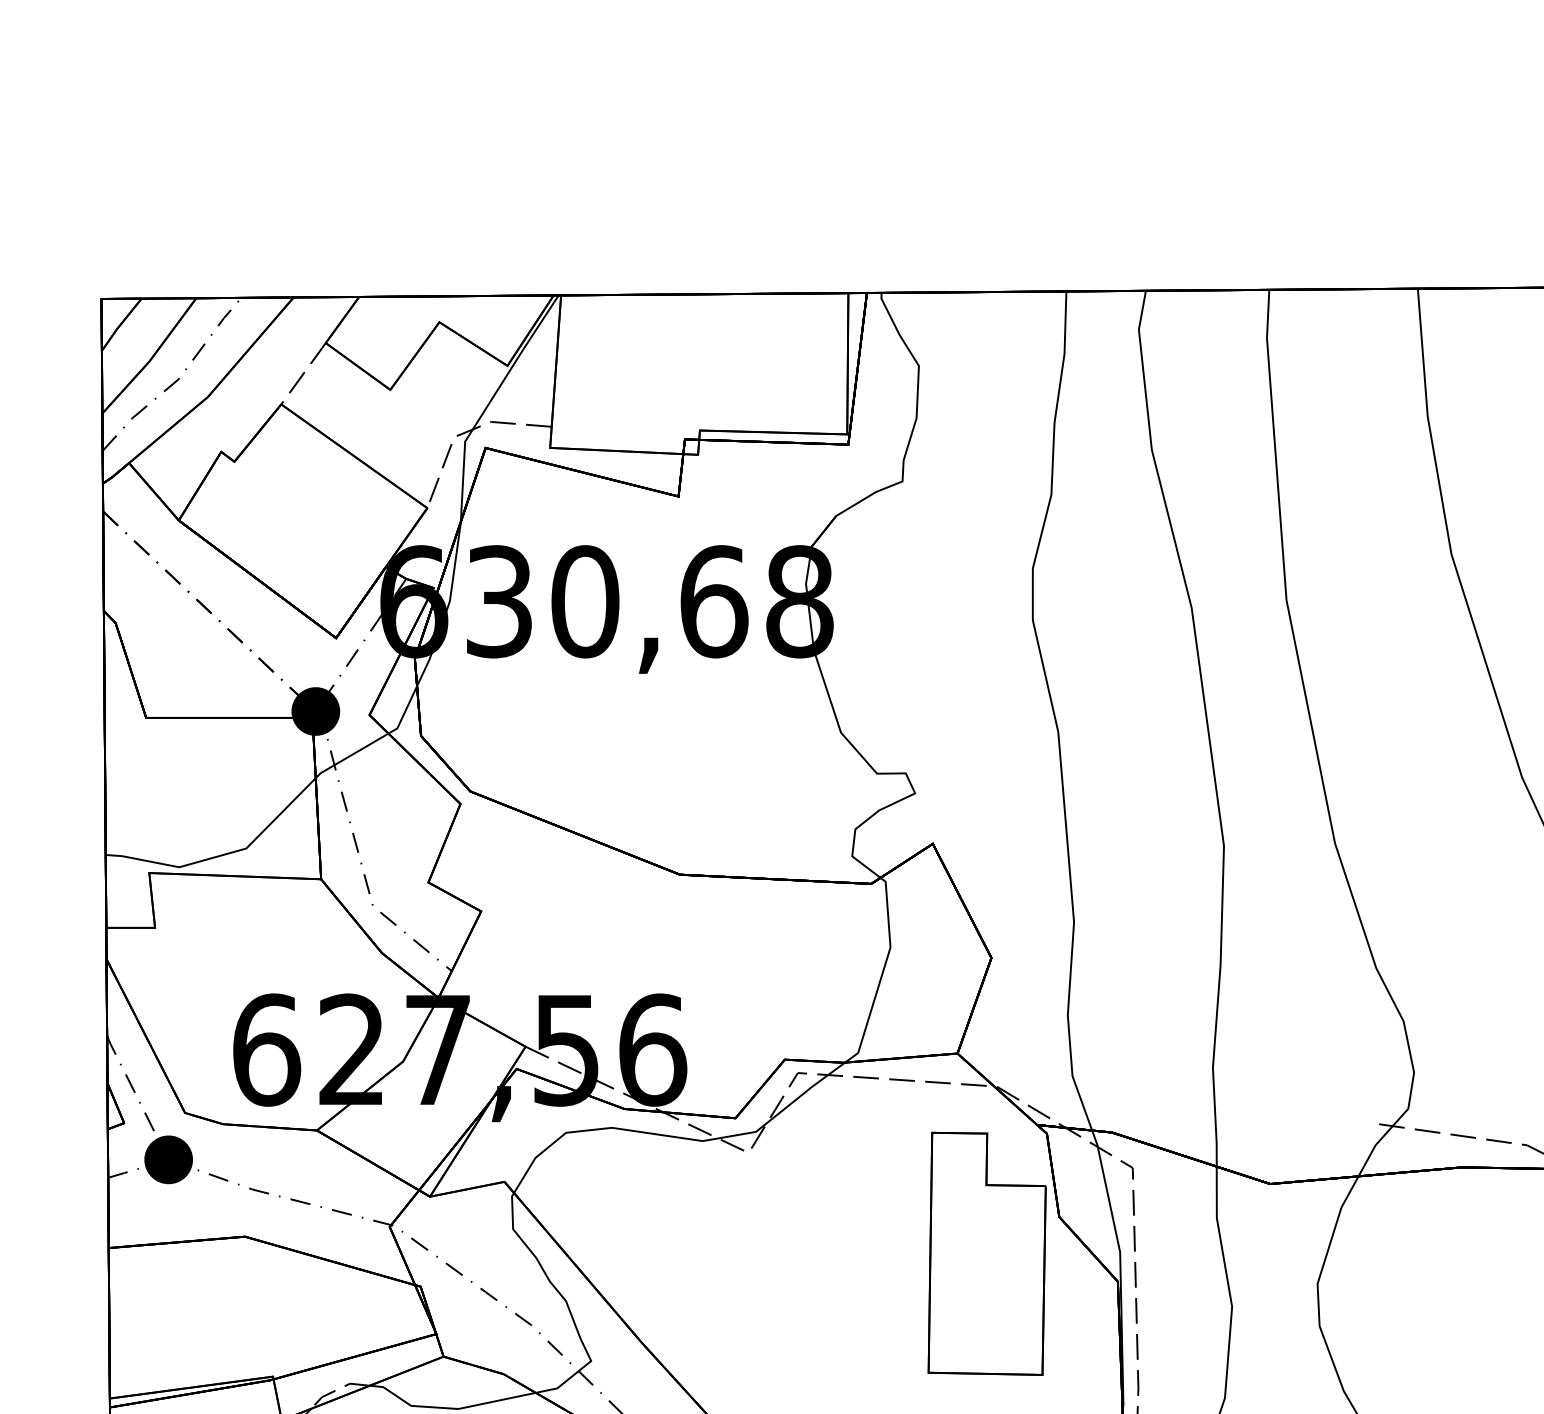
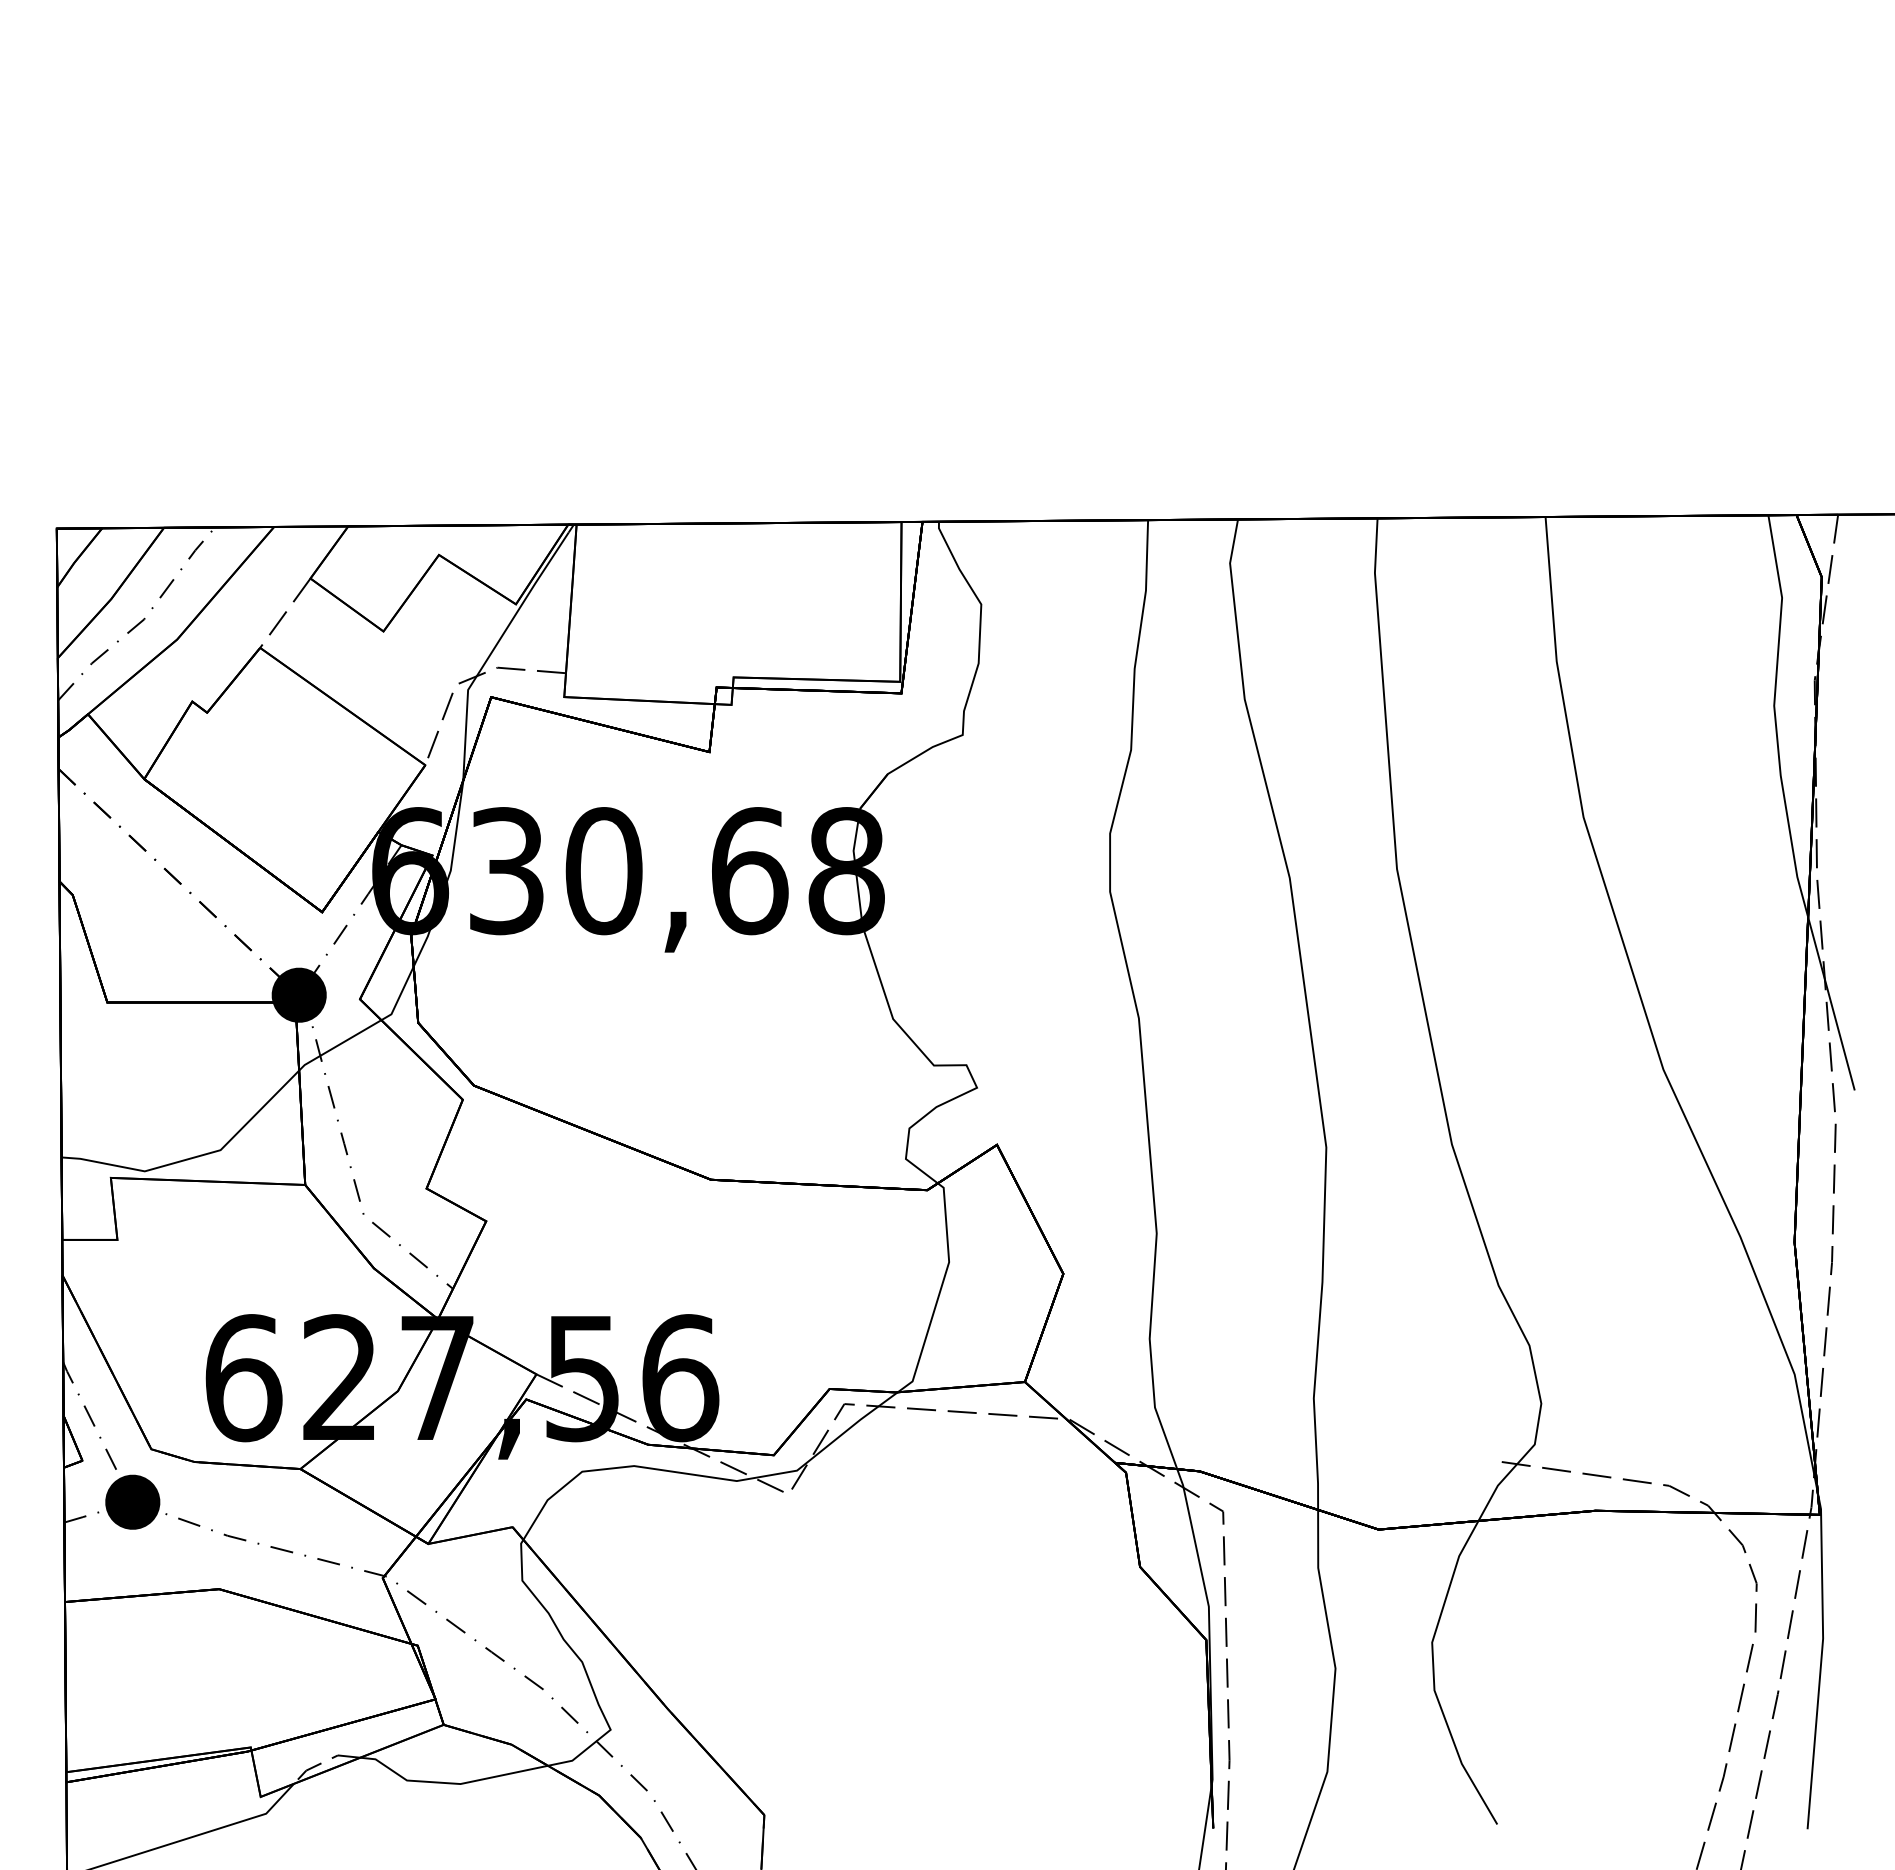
part: (987, 1253) -> (1058, 1608), removed

